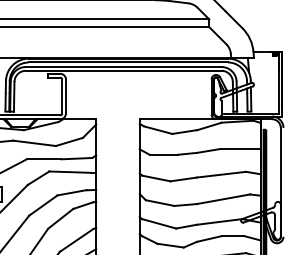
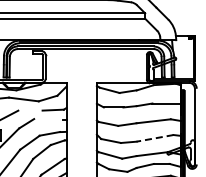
line: (44, 159) -> (30, 110), removed
line: (70, 172) -> (48, 119), removed
line: (224, 199) -> (155, 138), solid -> dashed

